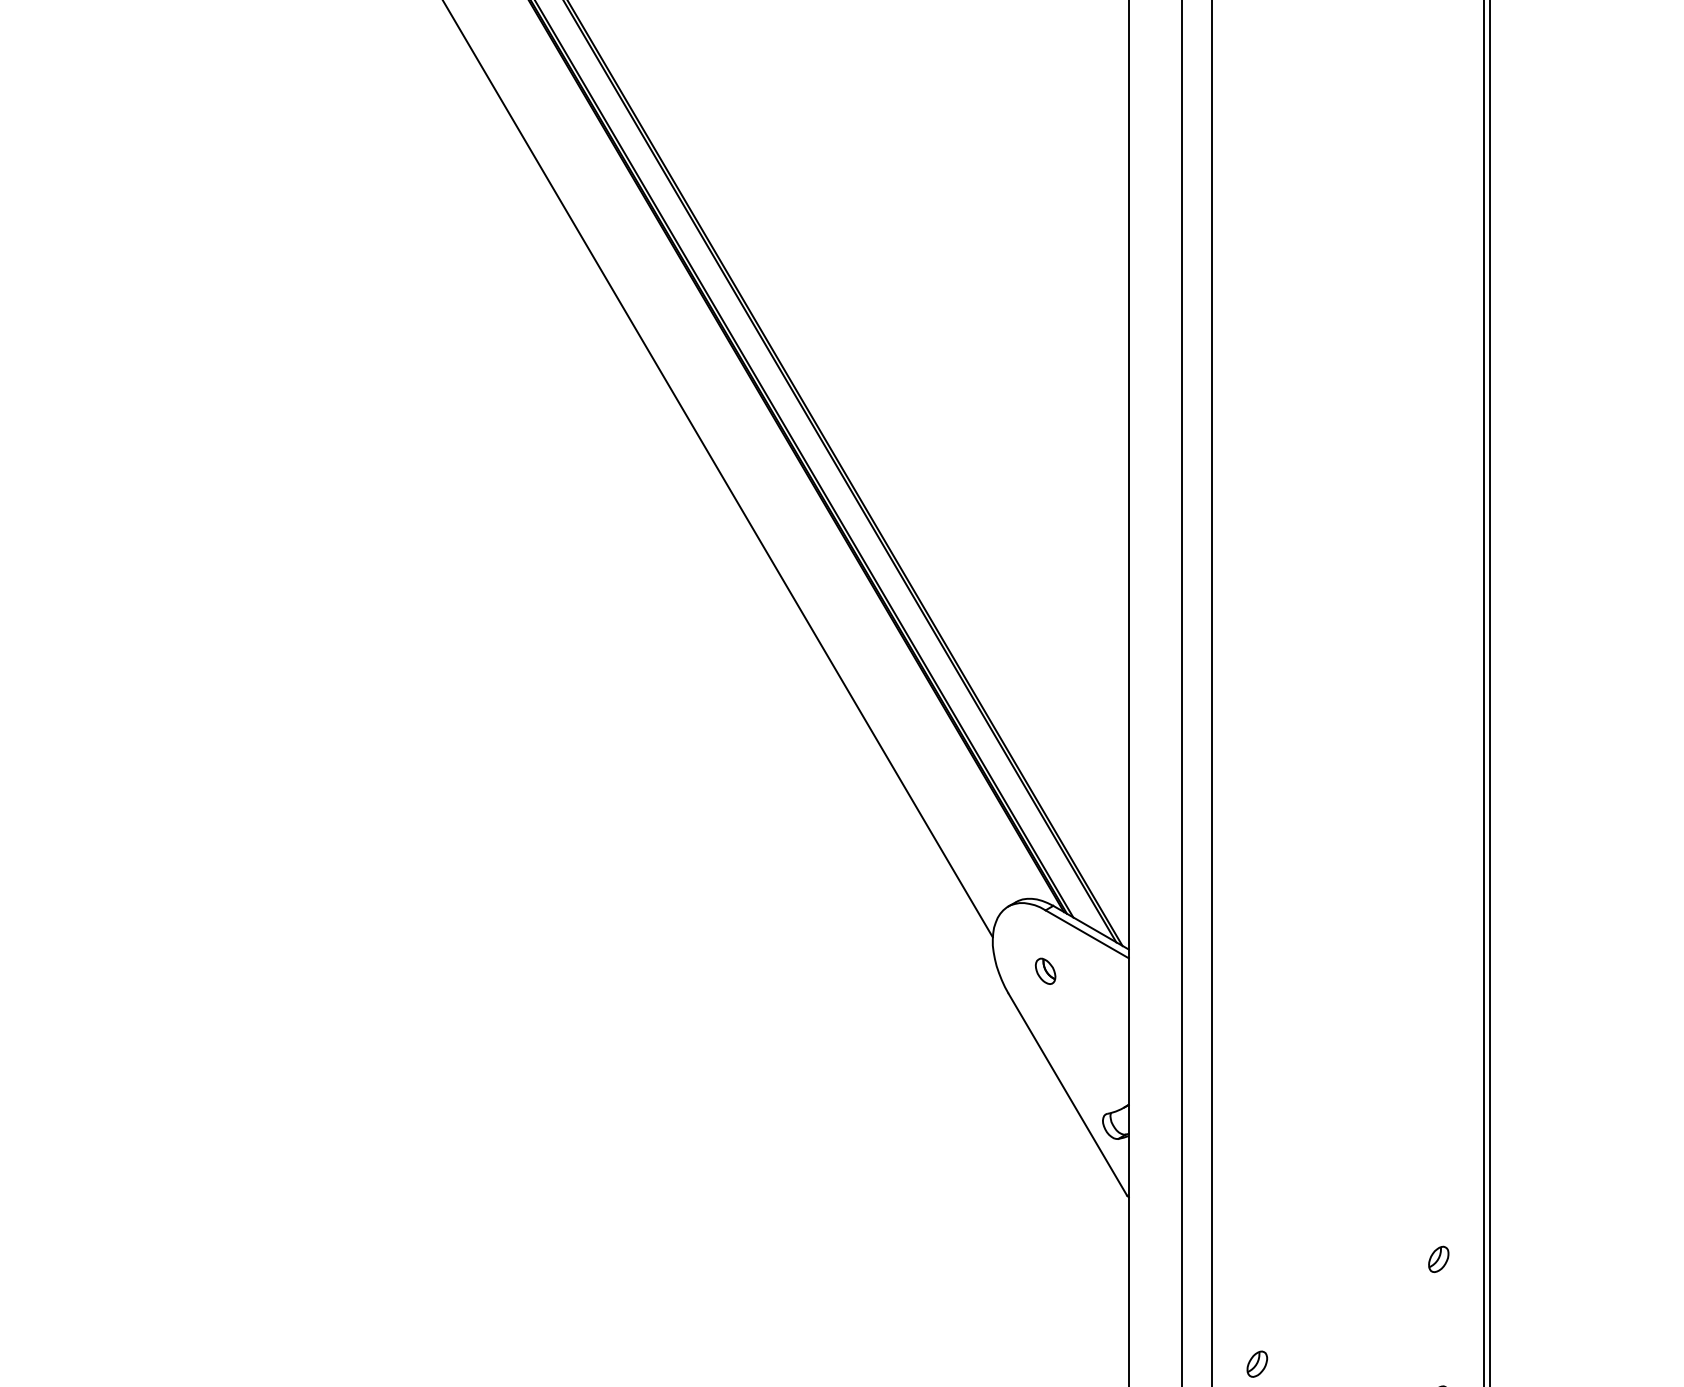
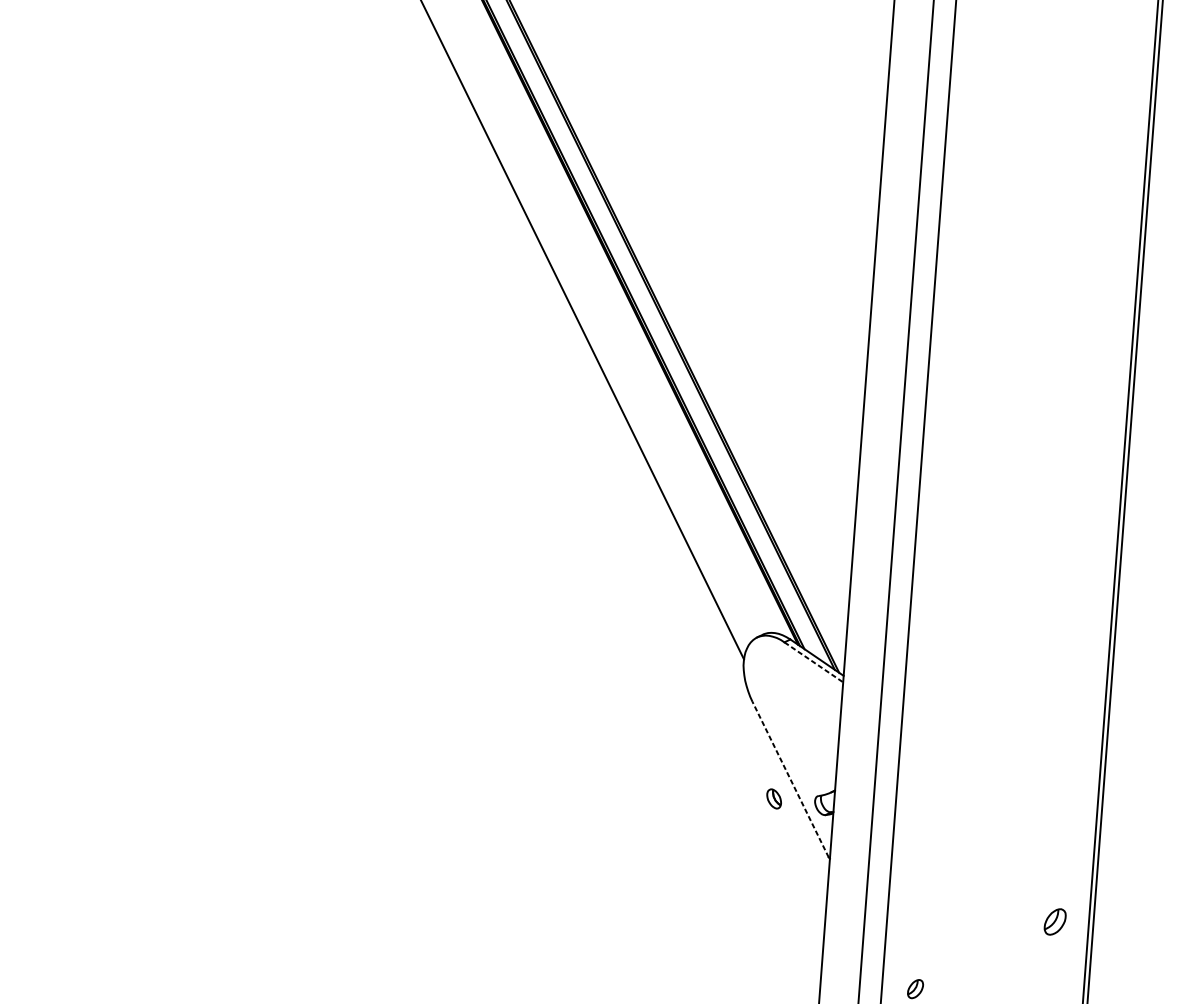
line: (1087, 934) -> (814, 662), solid -> dashed
part: (1045, 970) -> (774, 798), moved
line: (1067, 1094) -> (790, 779), solid -> dashed
part: (1438, 1258) -> (1055, 921), size x1.4

